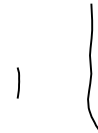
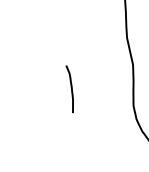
curve: (18, 82) -> (70, 88), moved

